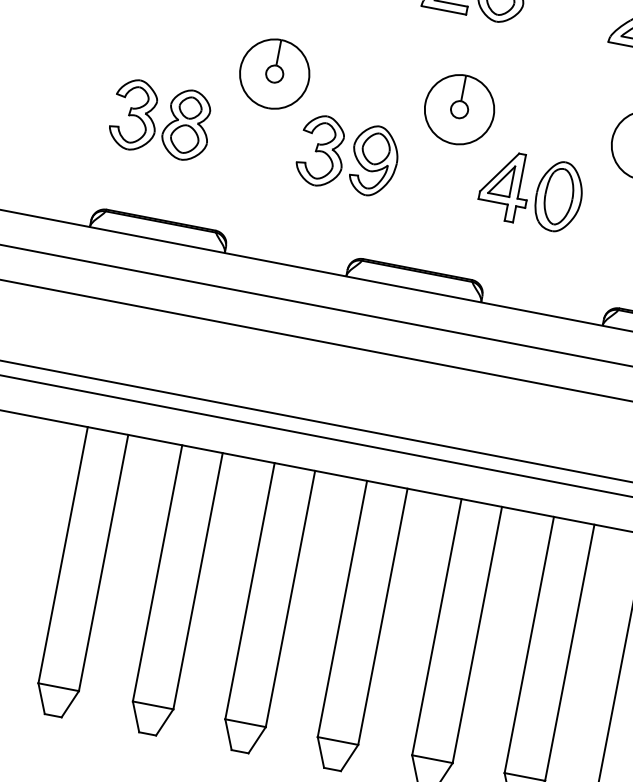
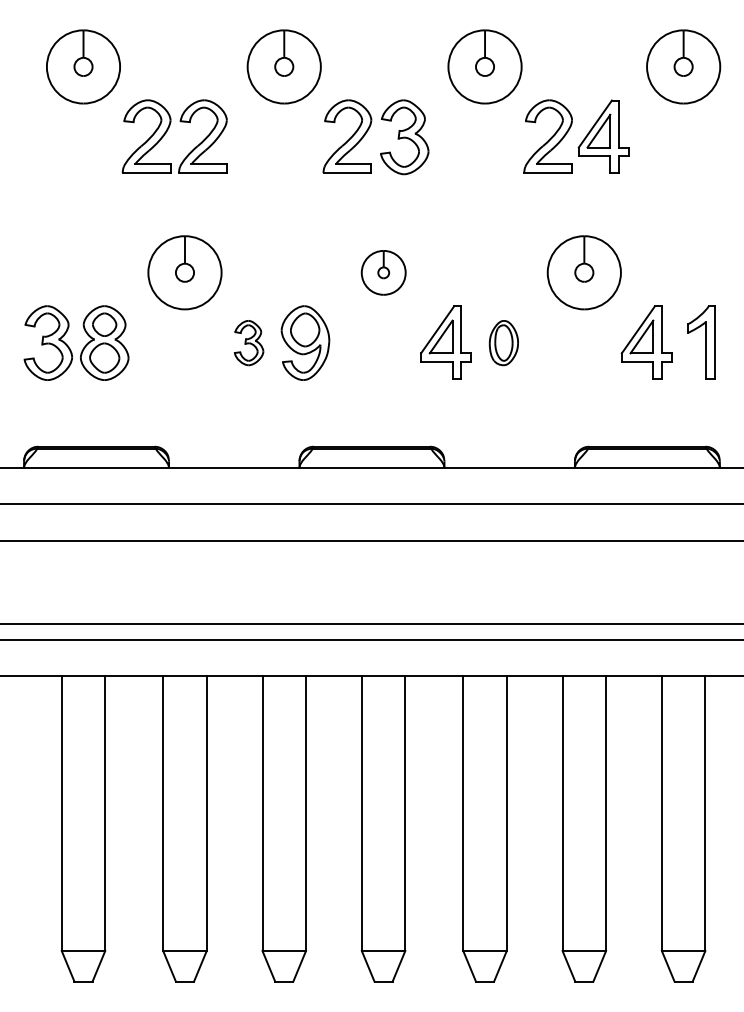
part: (459, 109) -> (383, 272), size x0.6
part: (321, 150) -> (248, 342), size x0.6
part: (558, 196) -> (503, 342), size x0.6

